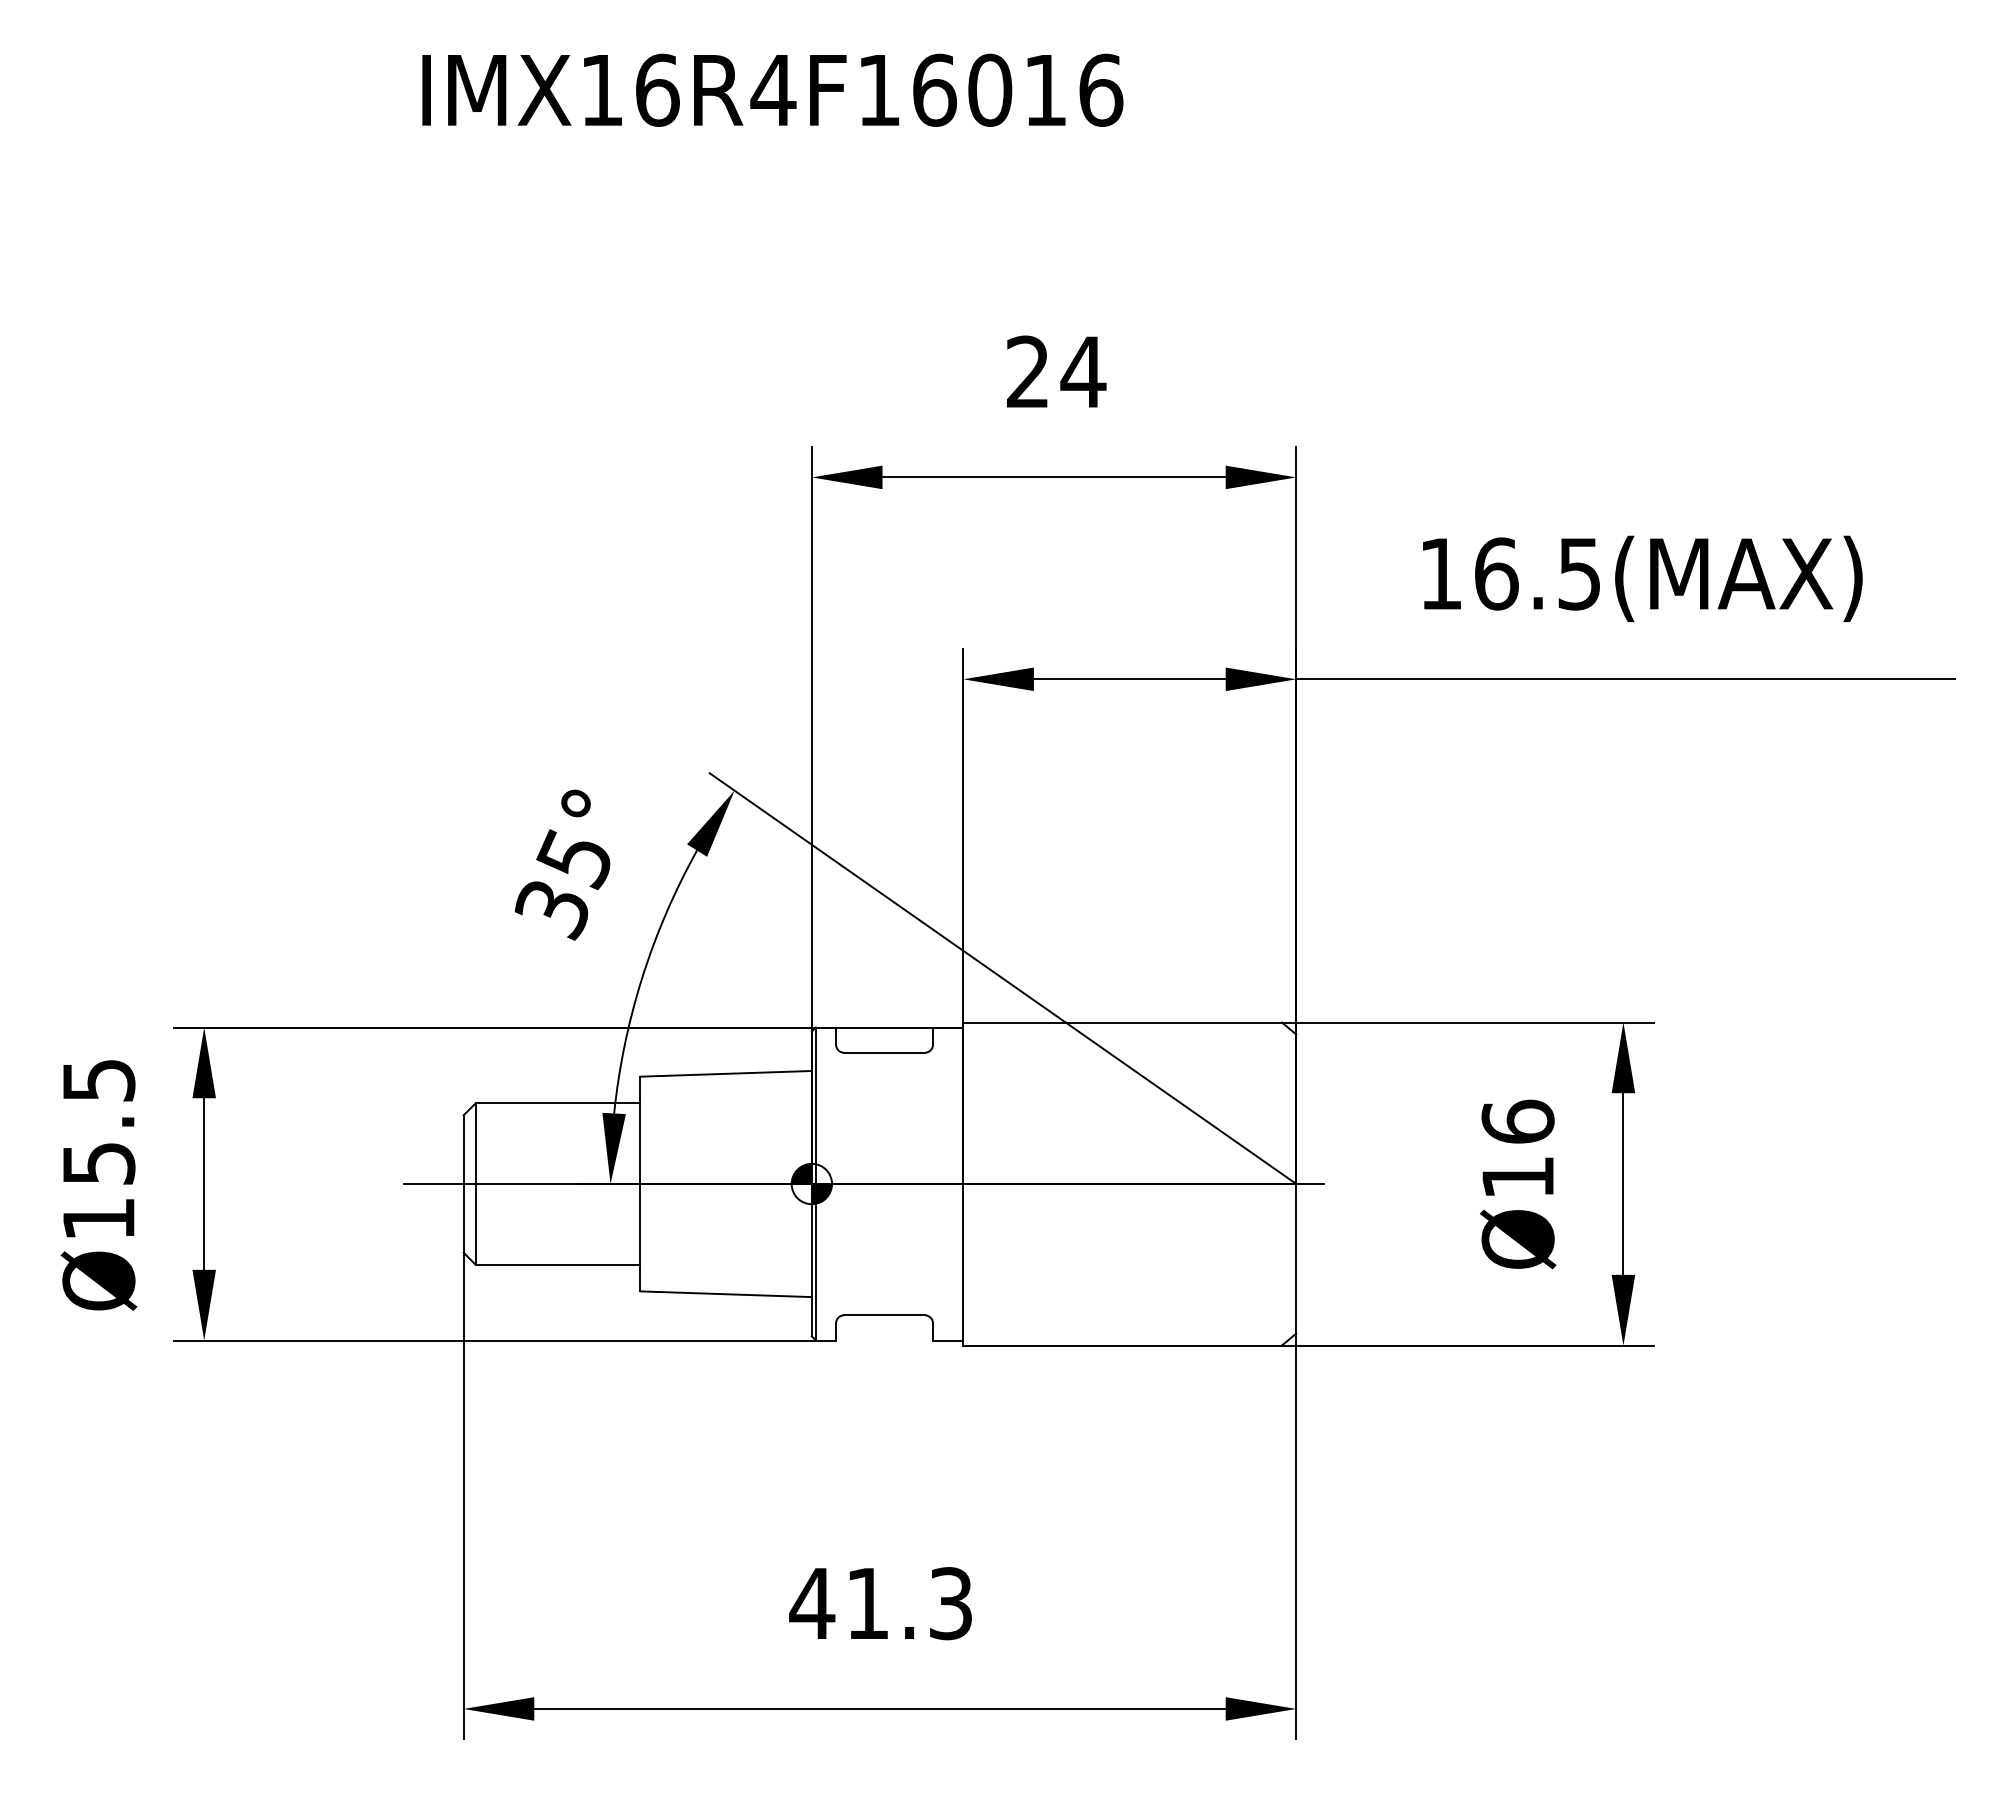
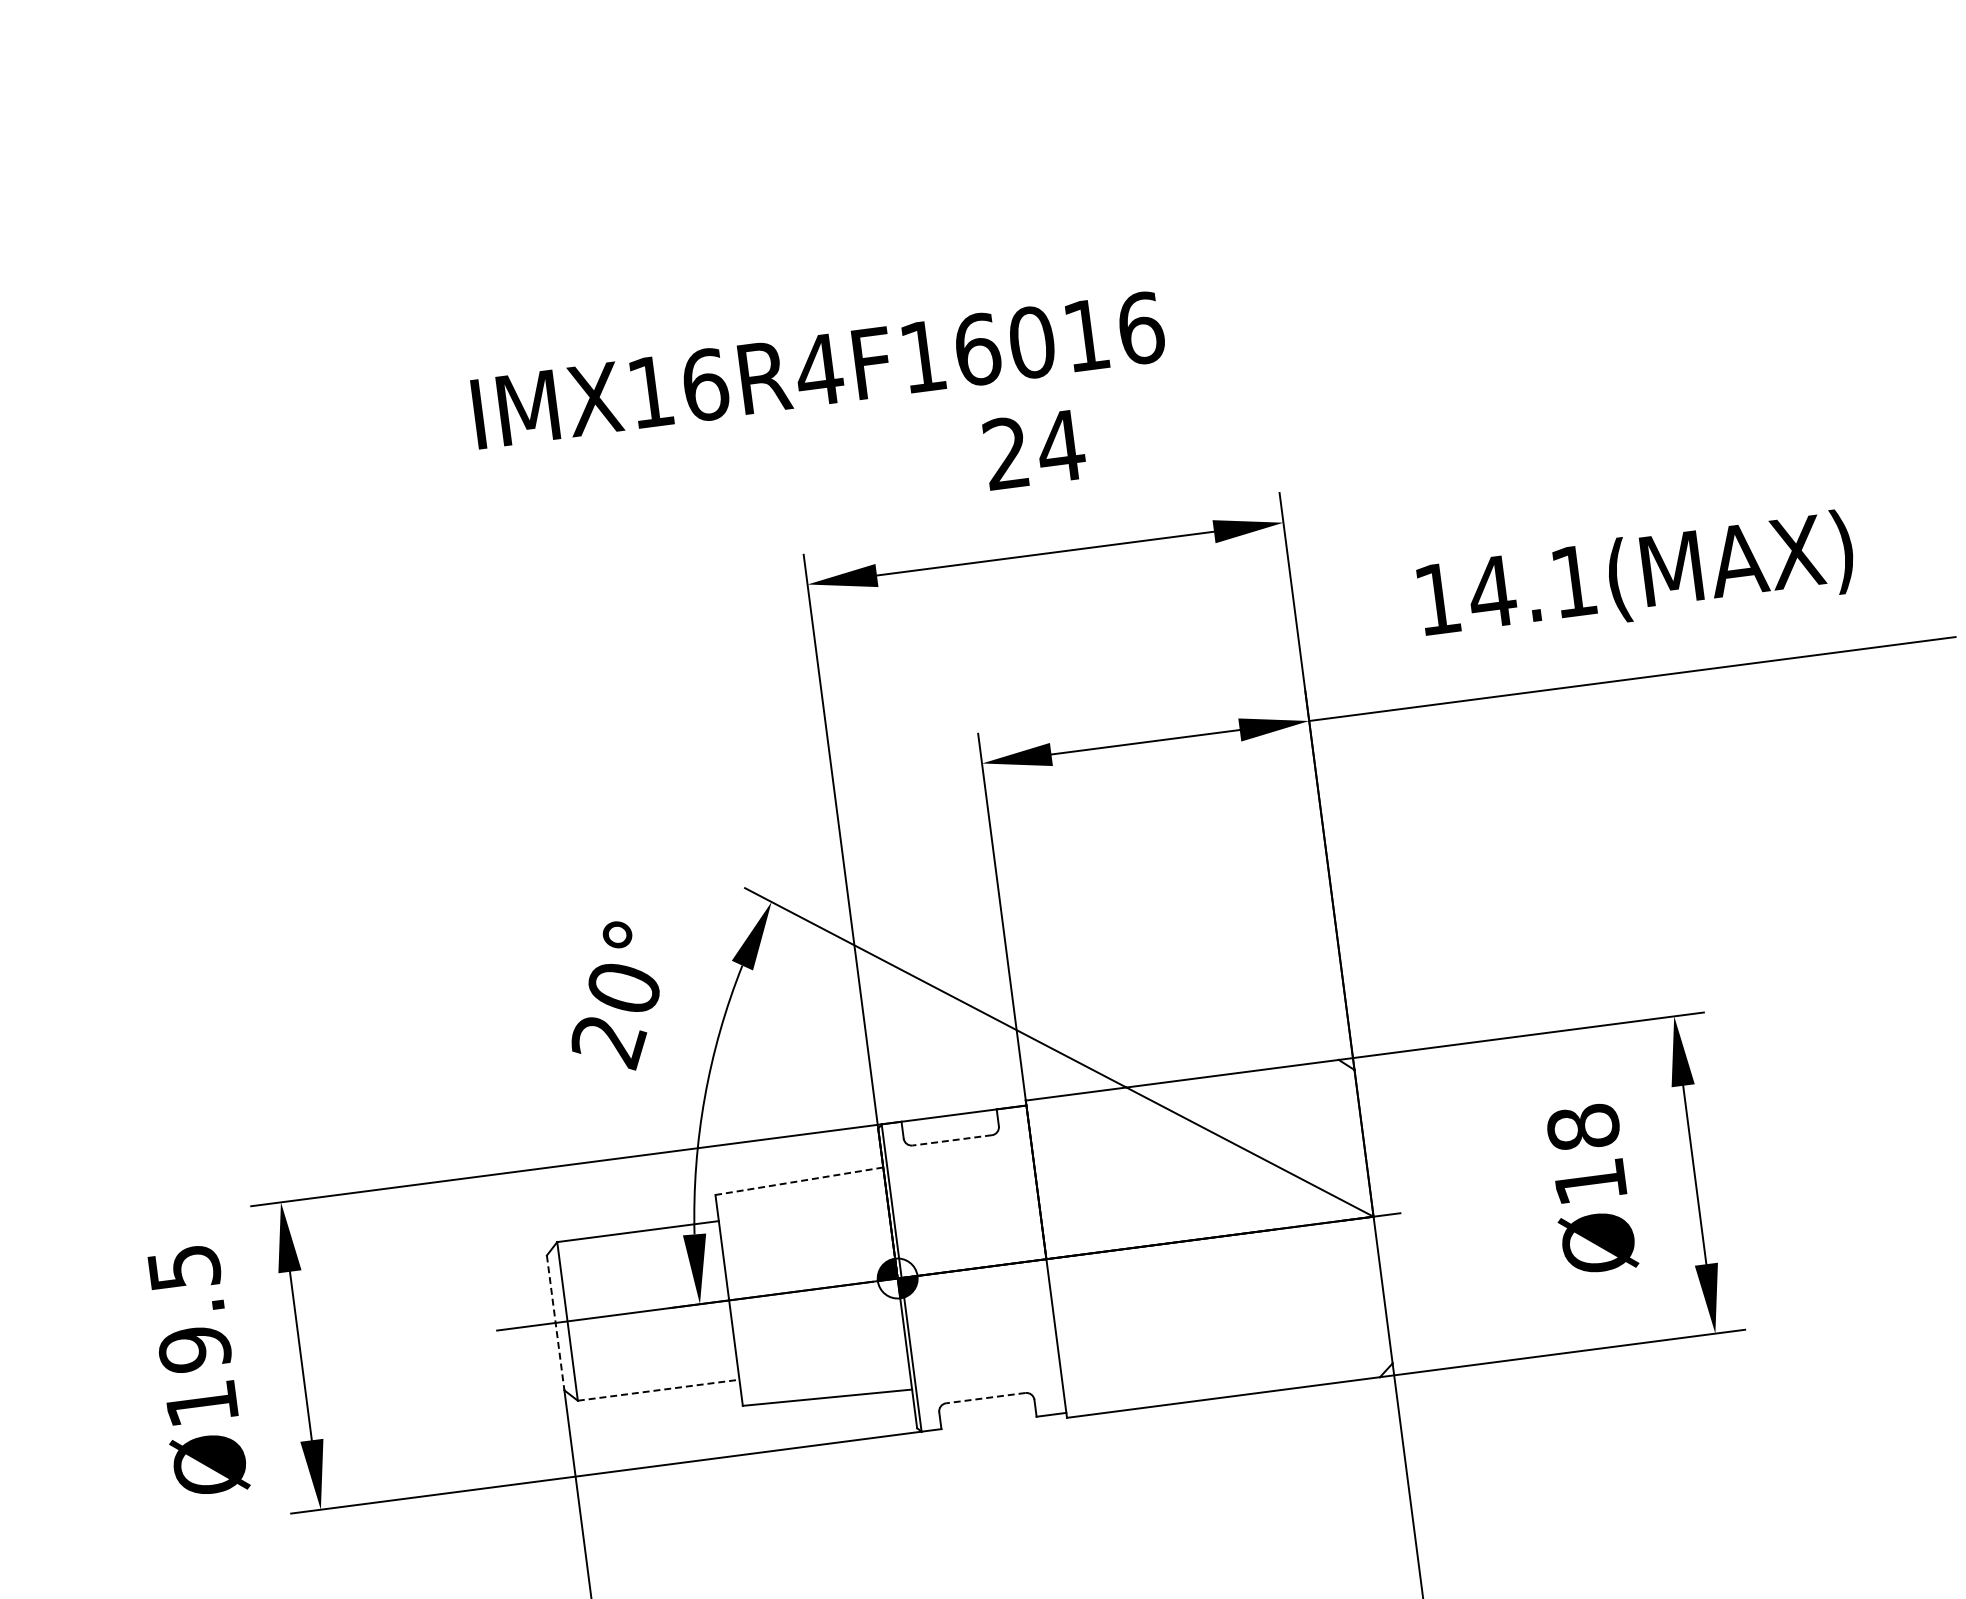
text: (772, 89) -> (818, 369), moved
text: (1536, 573) -> (1531, 586), 16.5(MAX) -> 14.1(MAX)
text: (562, 885) -> (614, 1017), 35° -> 20°
line: (884, 1052) -> (952, 1140), solid -> dashed
line: (726, 1073) -> (799, 1180), solid -> dashed
text: (1517, 1121) -> (1582, 1127), Ø16 -> Ø18
text: (98, 1163) -> (194, 1349), Ø15.5 -> Ø19.5
line: (463, 1184) -> (555, 1323), solid -> dashed
line: (558, 1264) -> (659, 1389), solid -> dashed
line: (884, 1315) -> (985, 1398), solid -> dashed

